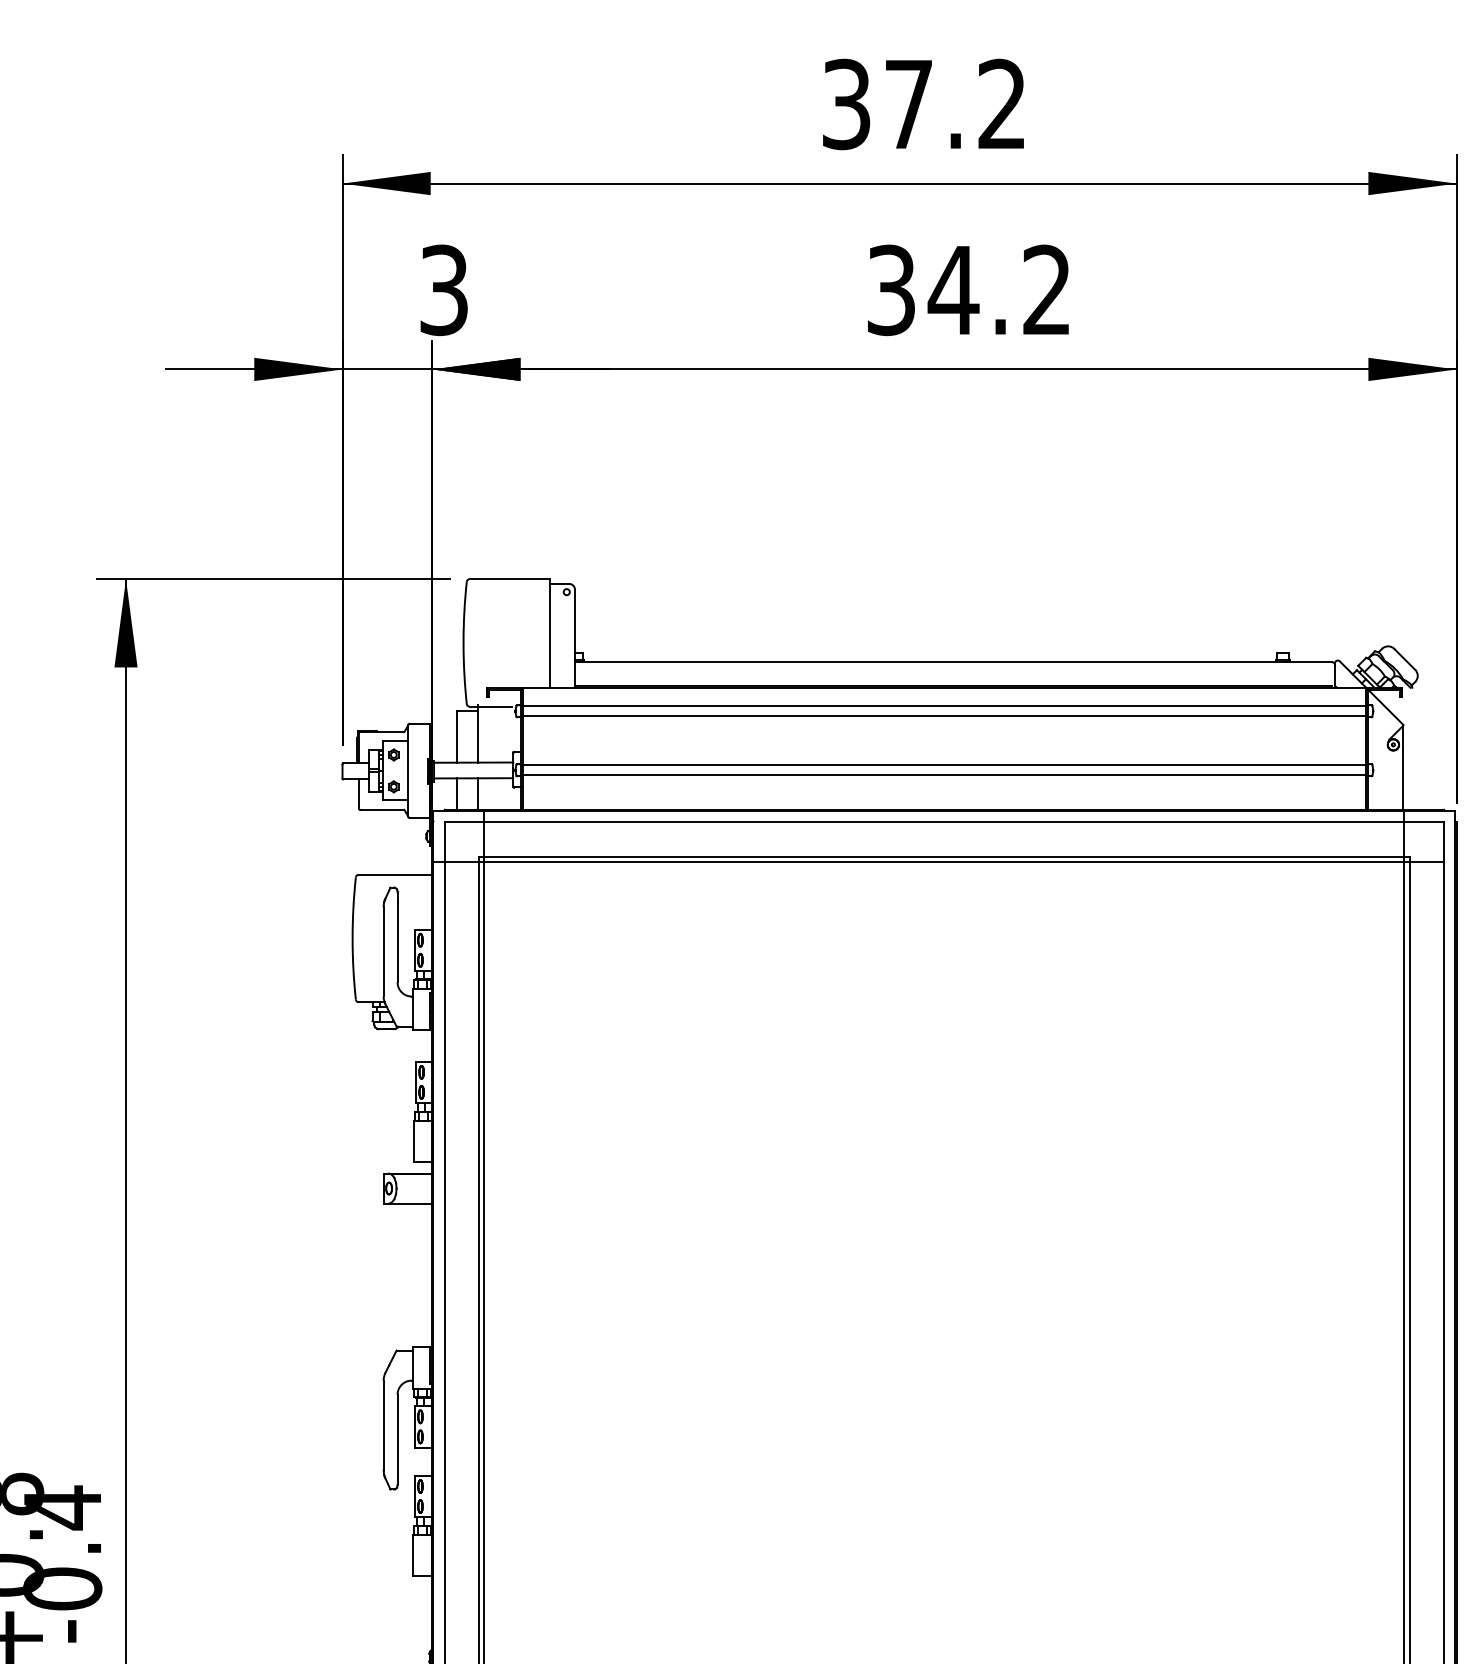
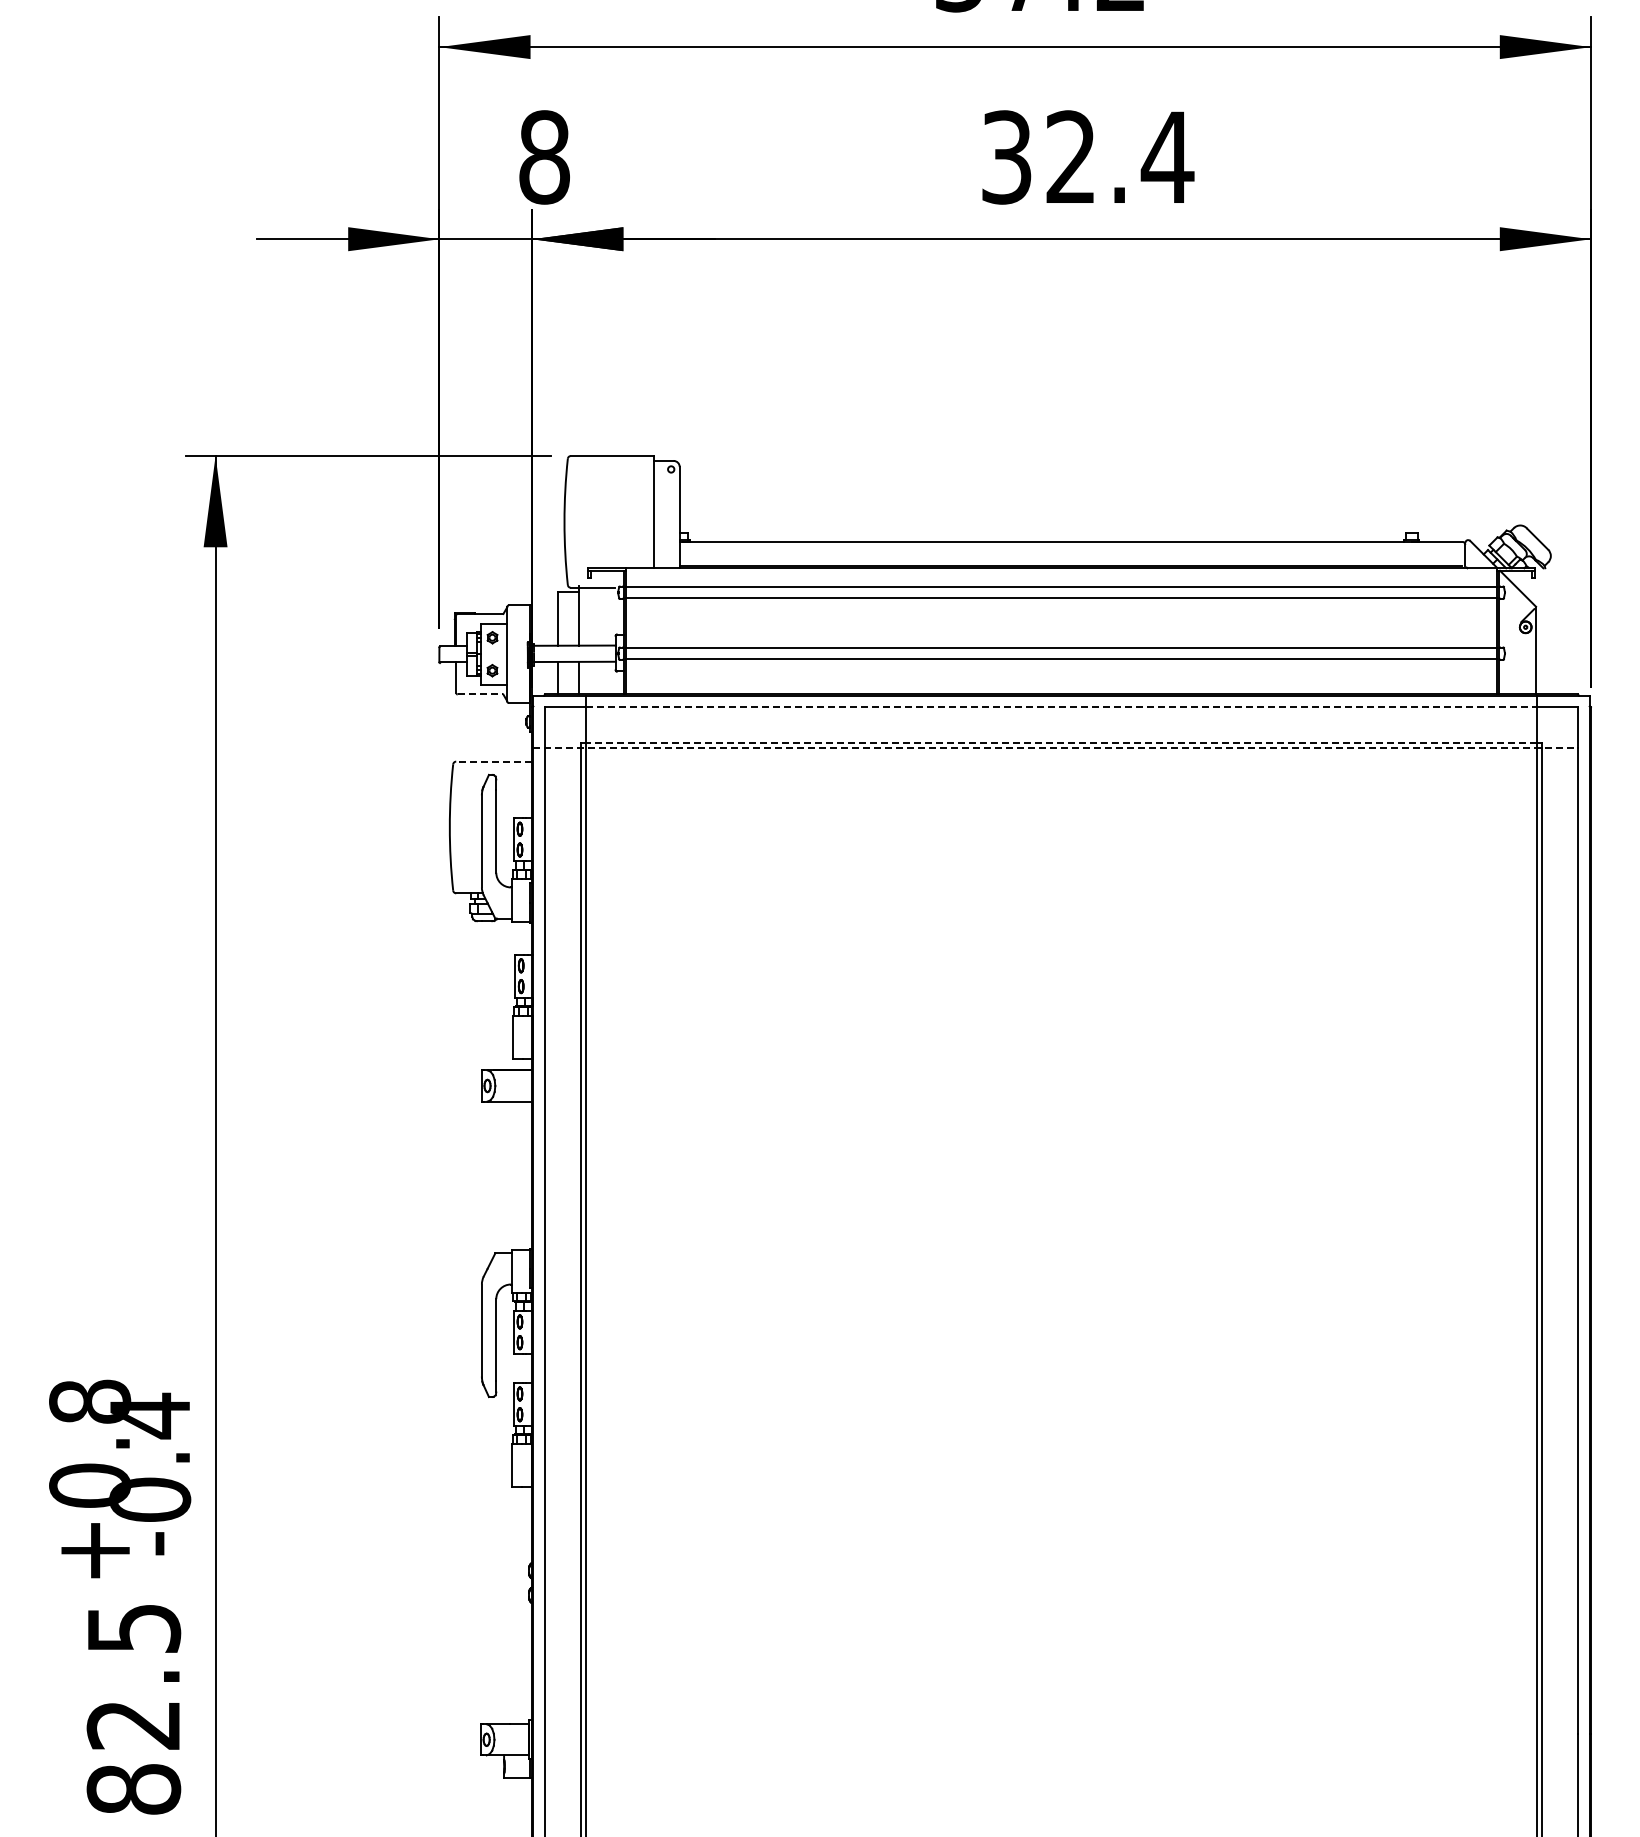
text: (1000, 289) -> (1119, 156), 34.2 -> 32.4
text: (444, 290) -> (544, 157), 3 -> 8
line: (382, 809) -> (480, 694), solid -> dashed
line: (945, 822) -> (1062, 707), solid -> dashed
line: (944, 856) -> (1061, 742), solid -> dashed
line: (939, 862) -> (1056, 748), solid -> dashed
line: (395, 874) -> (494, 761), solid -> dashed

